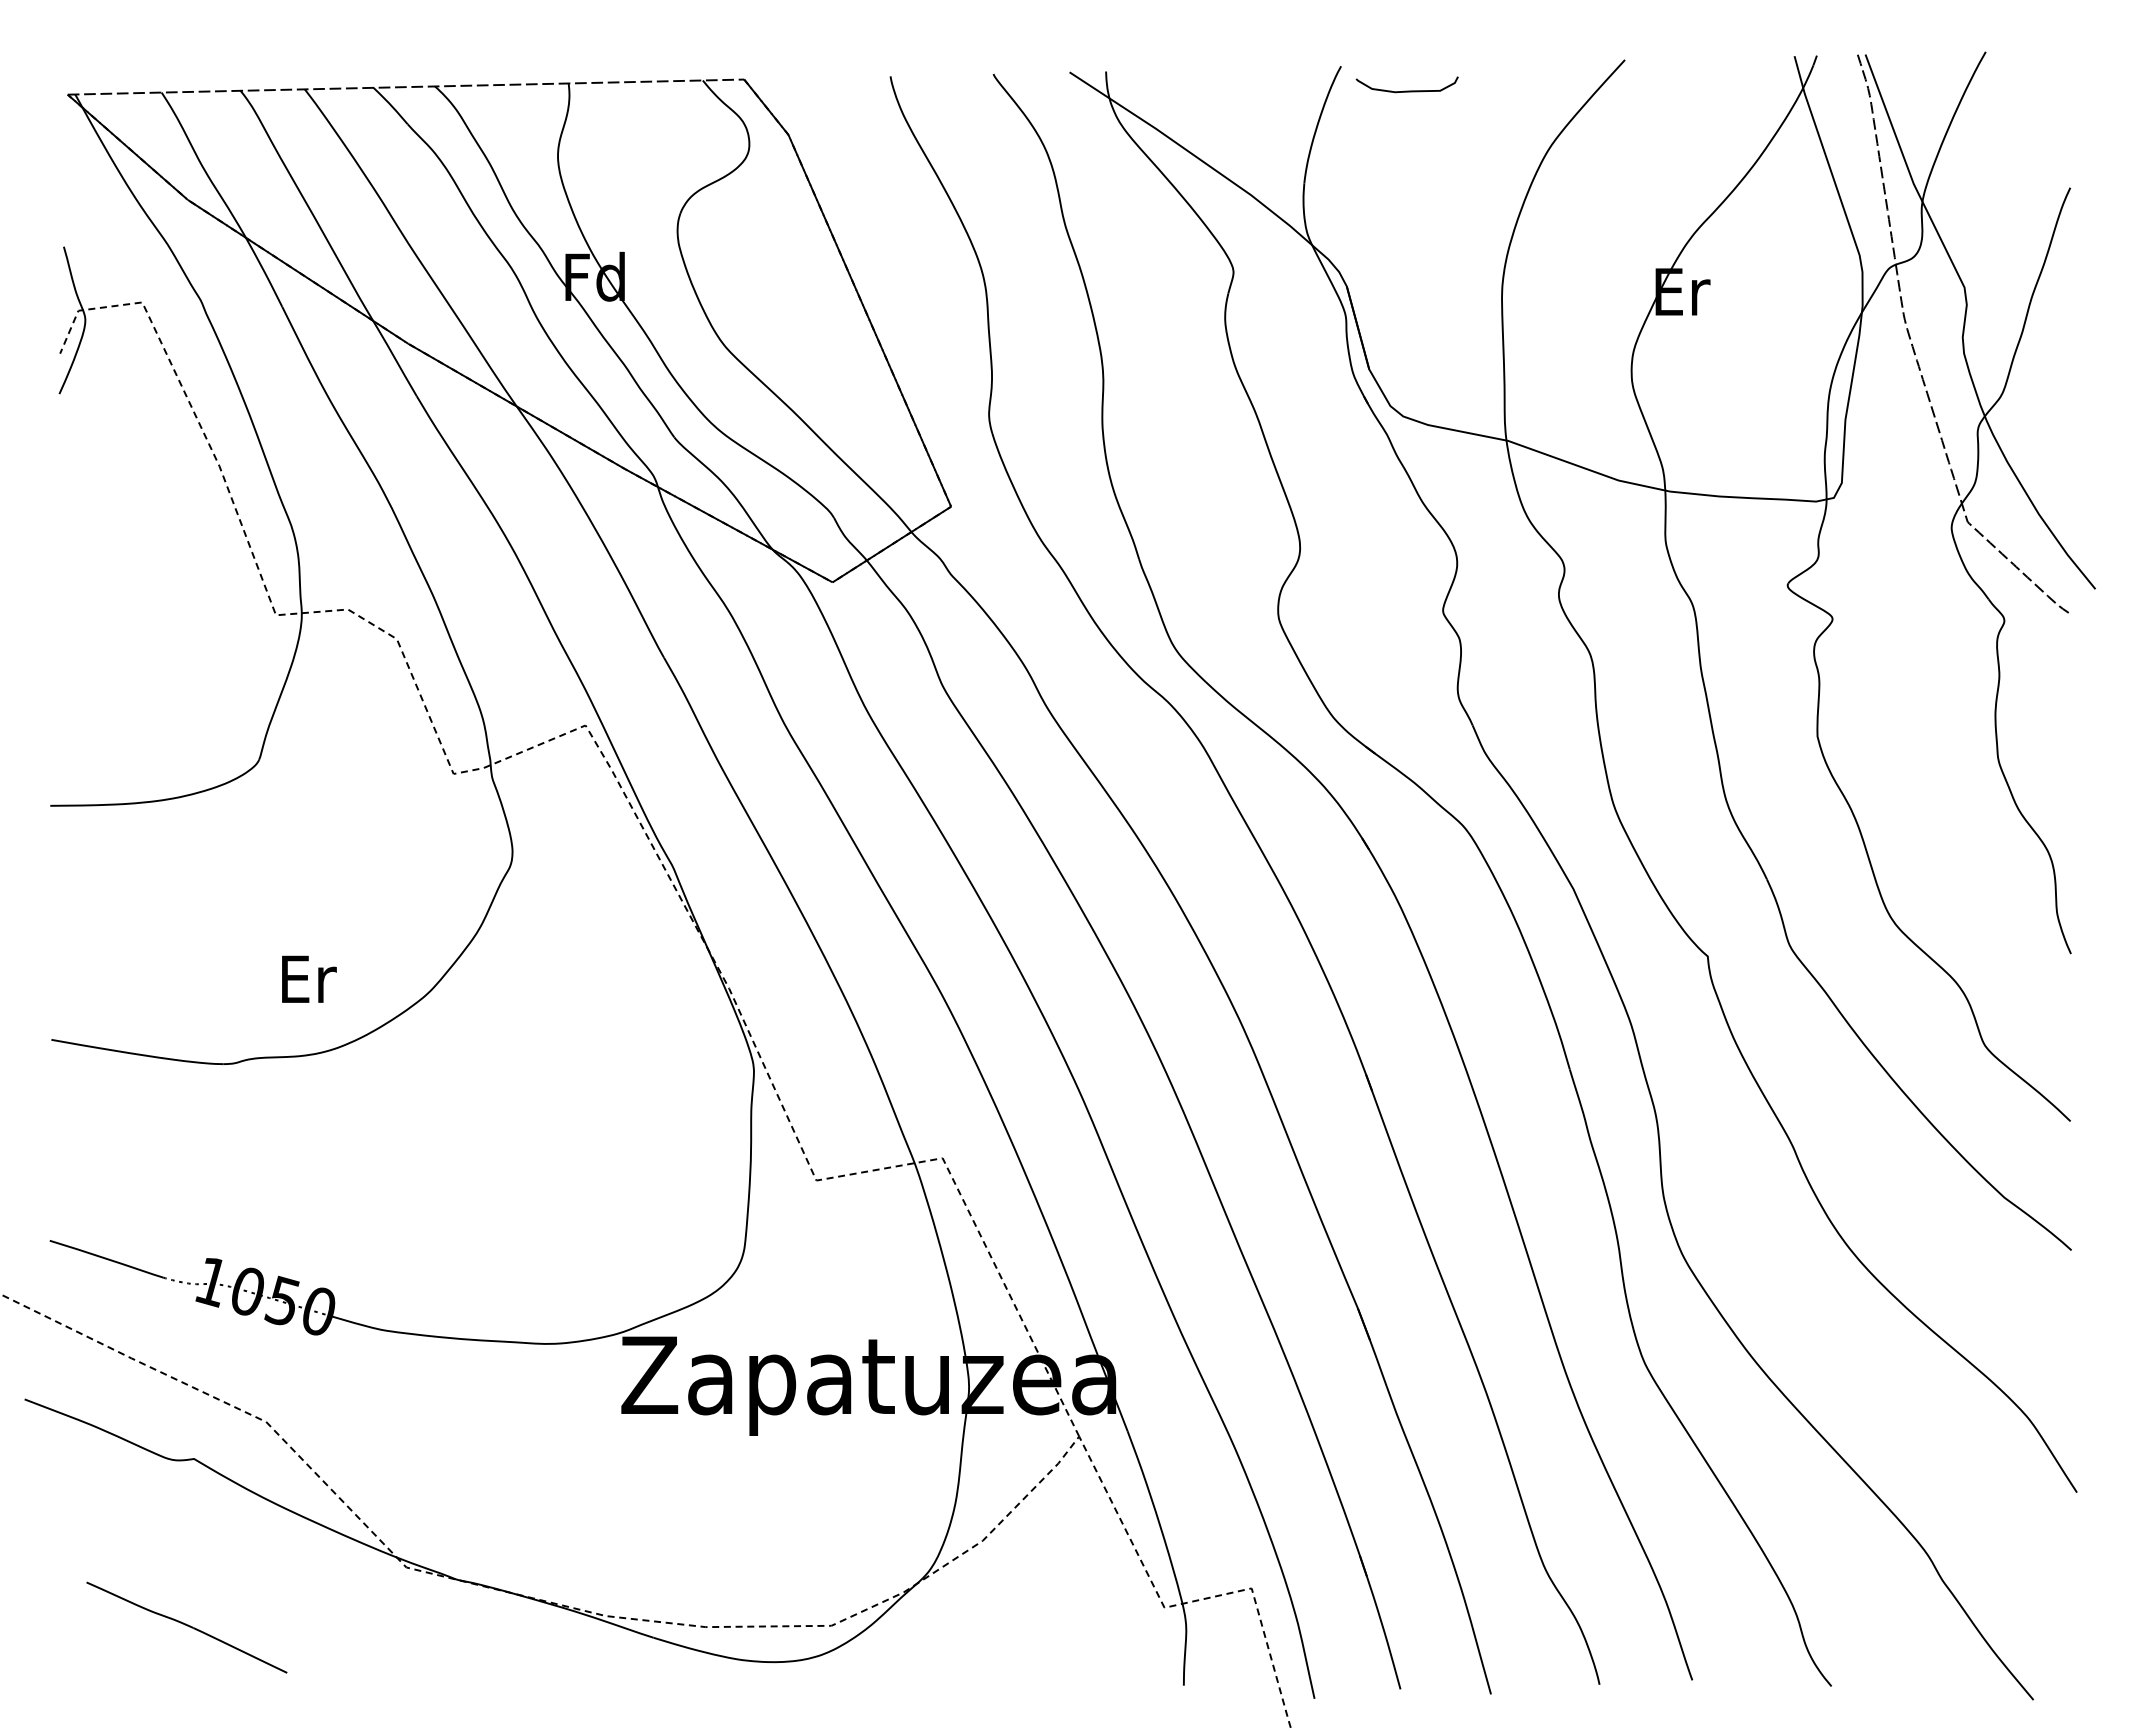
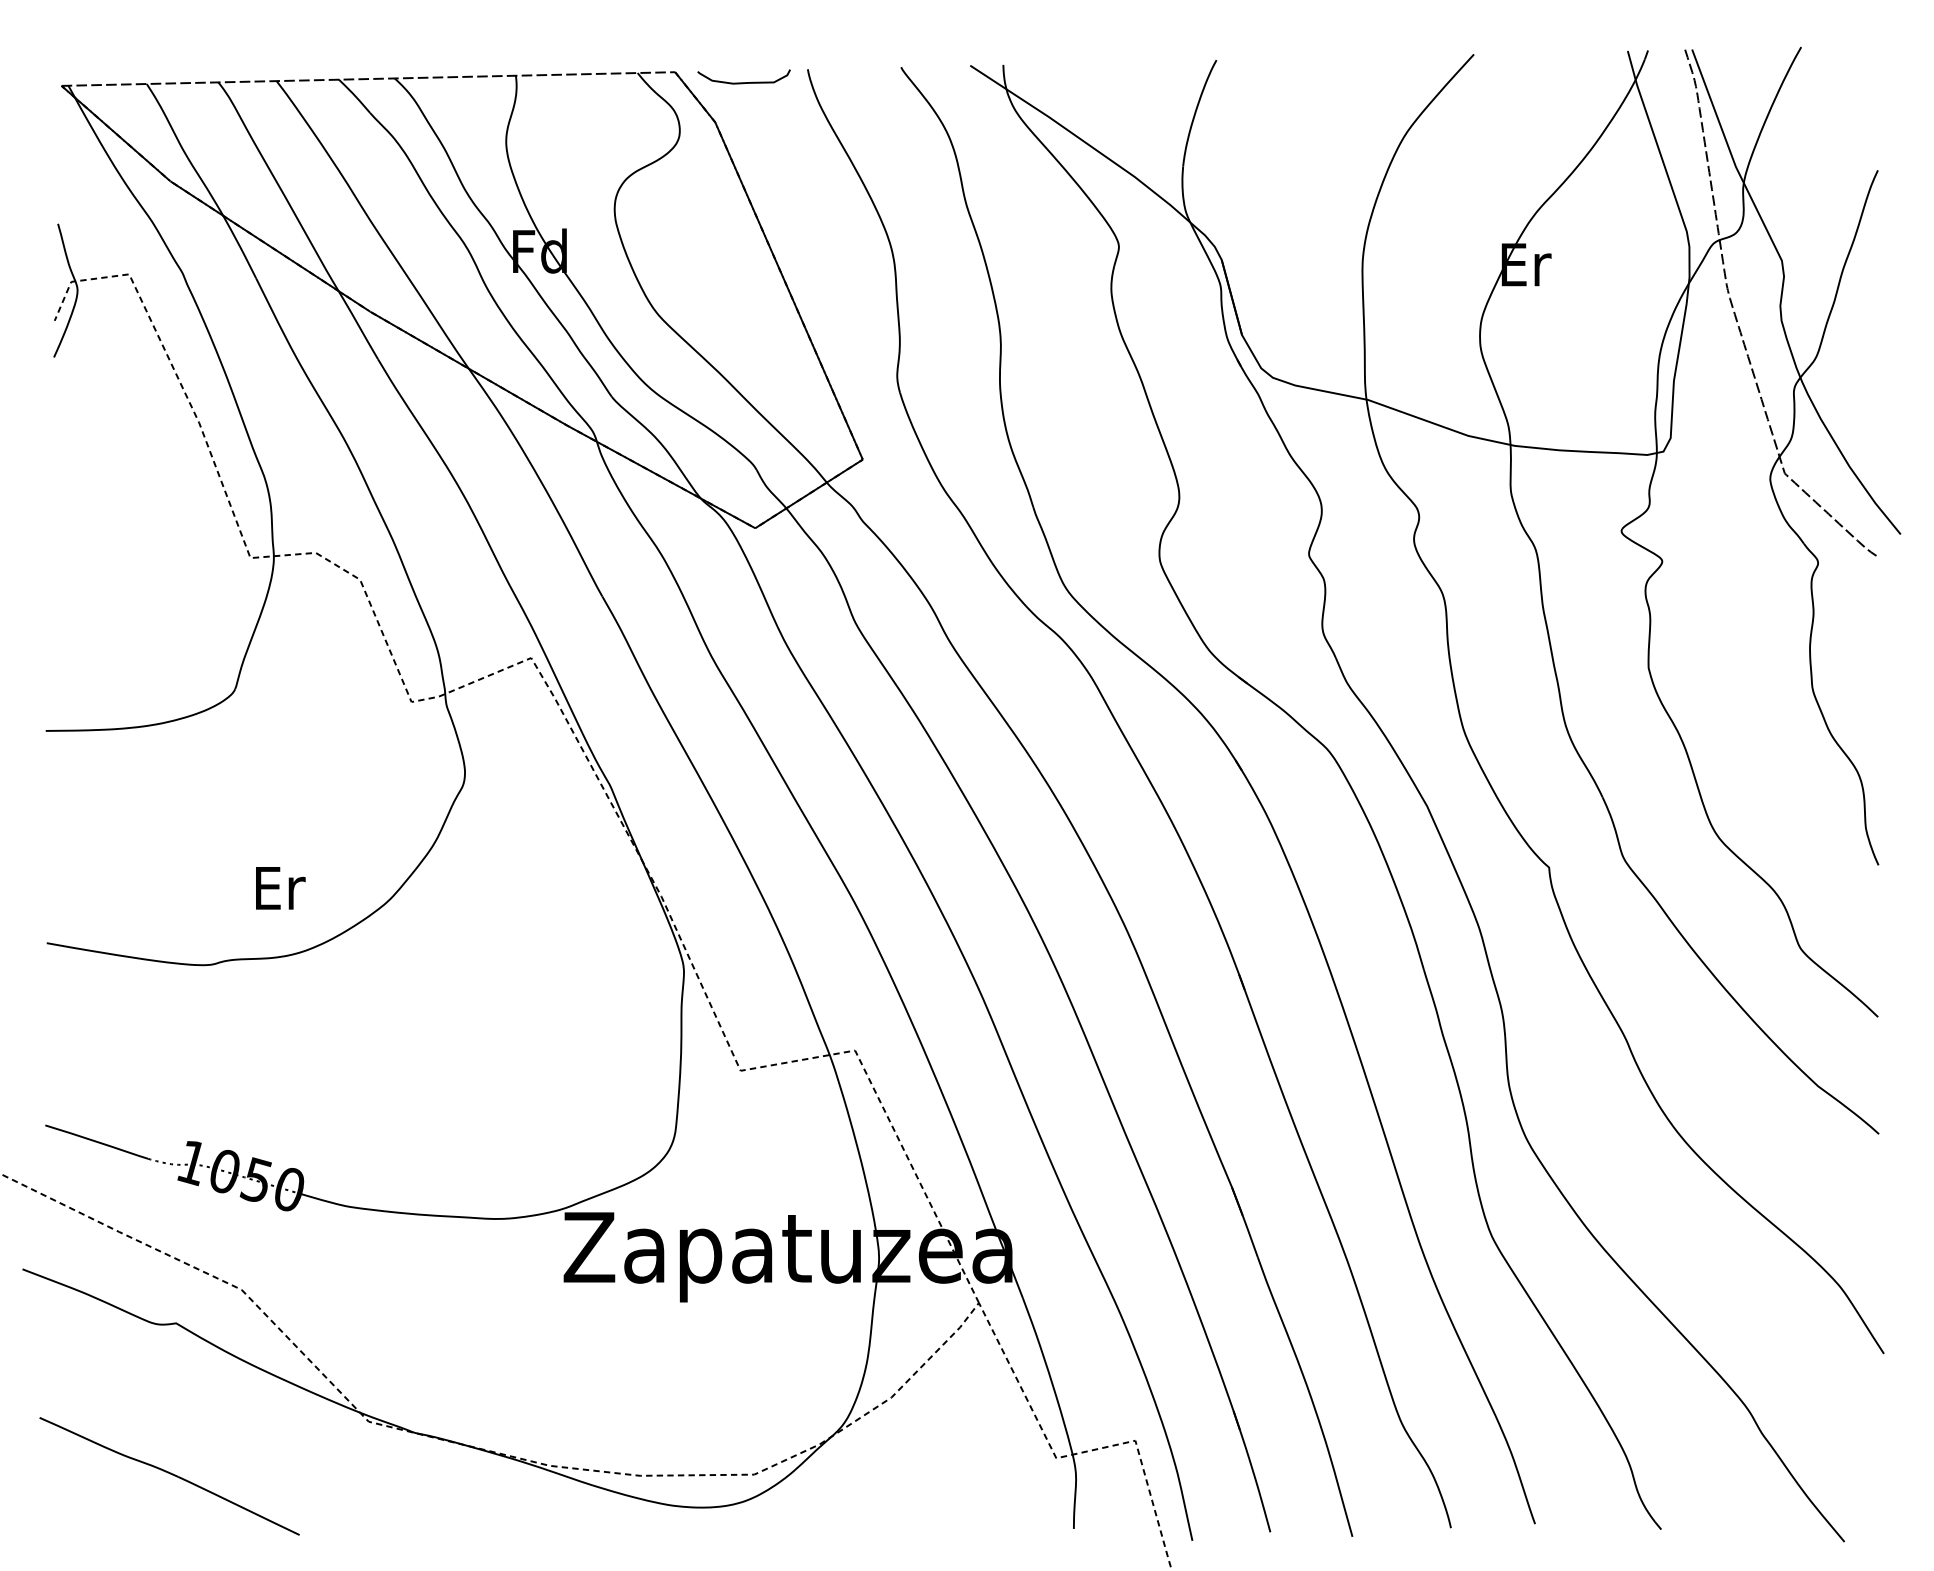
curve: (1406, 90) -> (743, 82), moved
part: (186, 1627) -> (169, 1476), size x1.43

